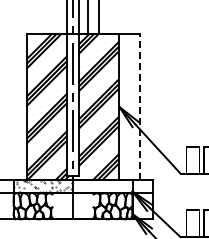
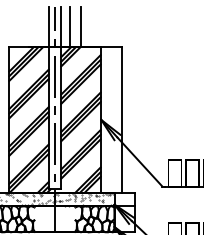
line: (139, 106) -> (121, 119), dashed -> solid
hatch: (102, 186) -> (84, 199), added

